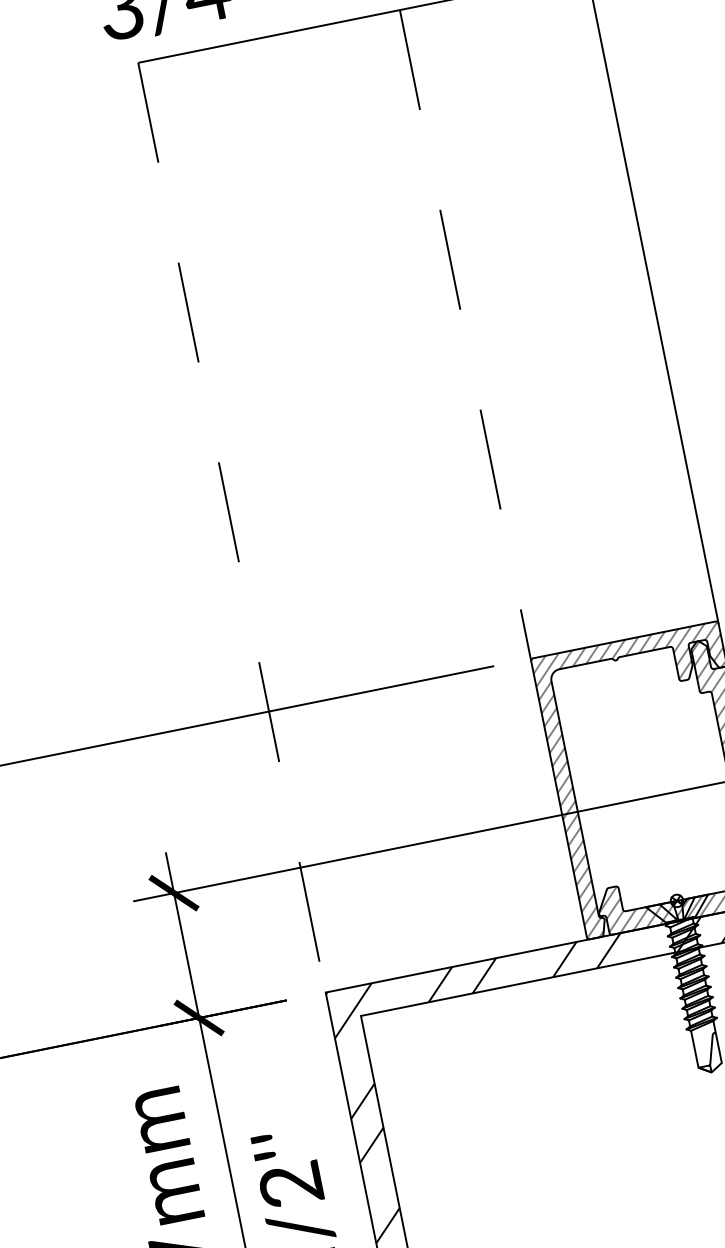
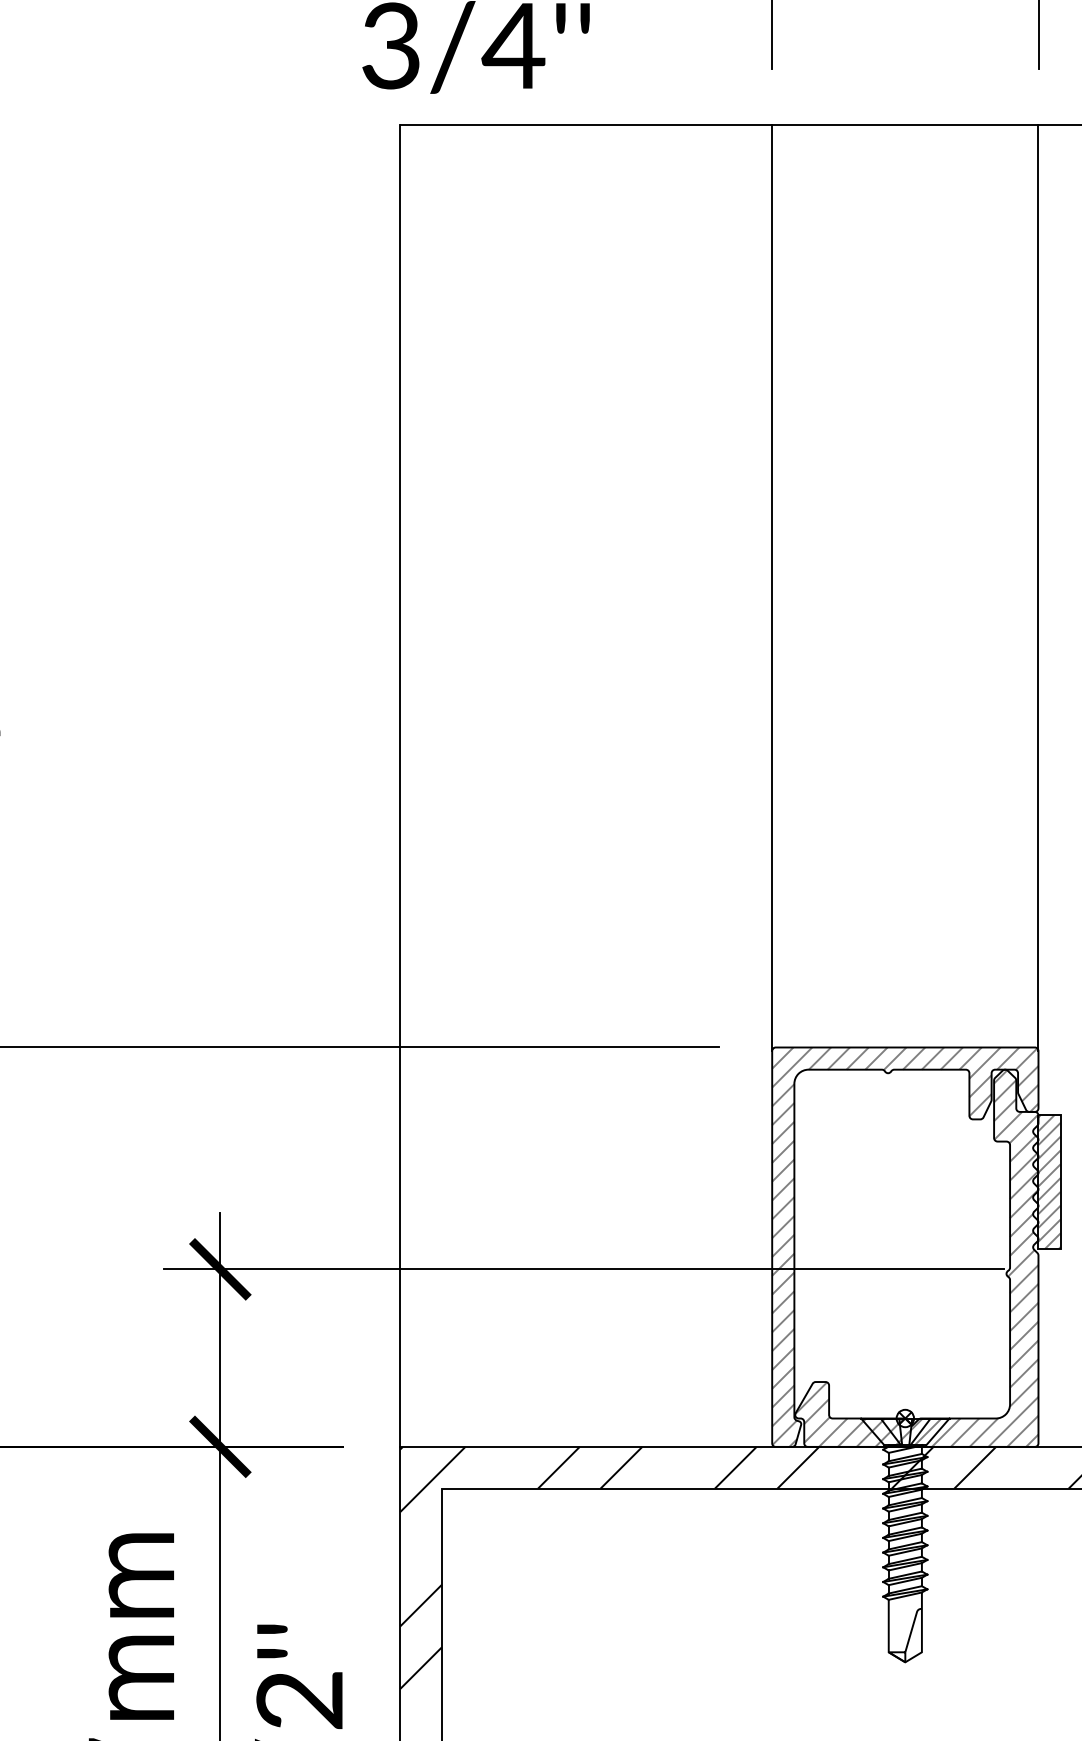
line: (465, 335) -> (772, 588), dashed -> solid
line: (232, 527) -> (400, 786), dashed -> solid

